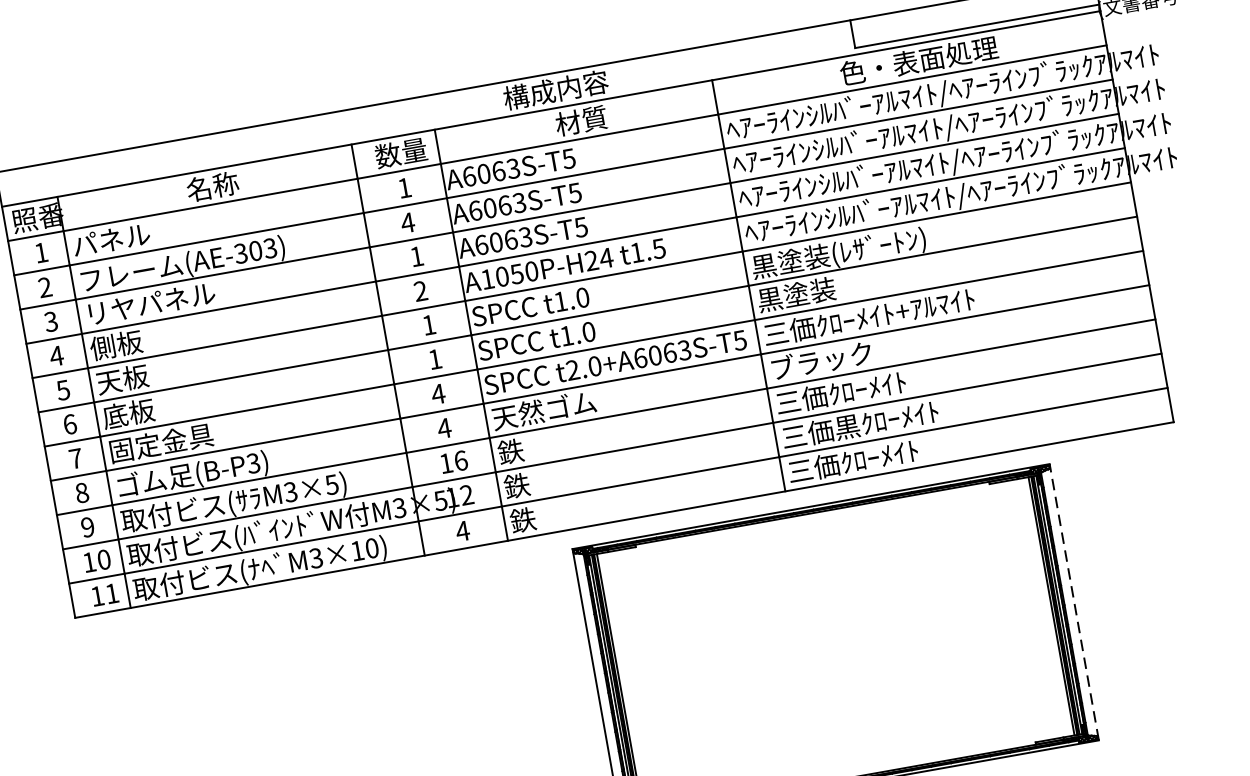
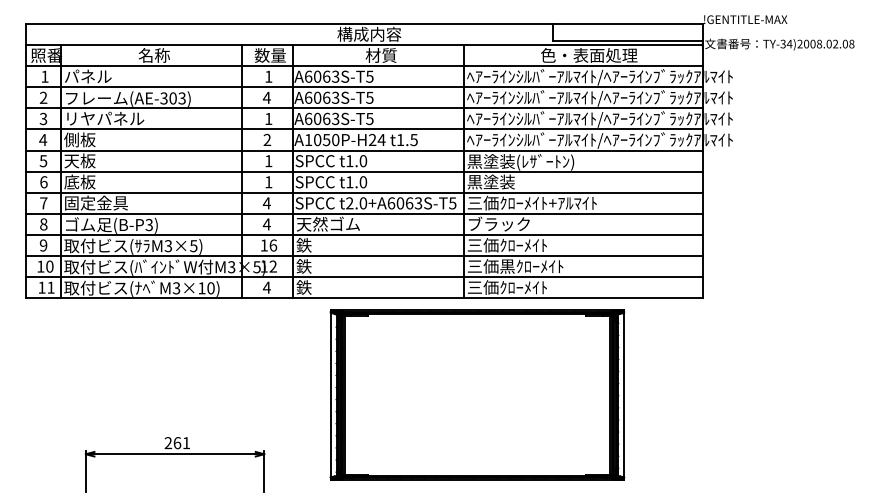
line: (1074, 601) -> (624, 394), dashed -> solid

